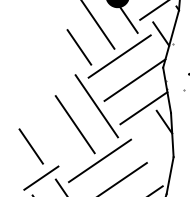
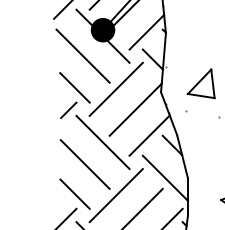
line: (69, 67) -> (68, 109), added
line: (30, 145) -> (74, 193), moved
line: (150, 152) -> (164, 177), added

